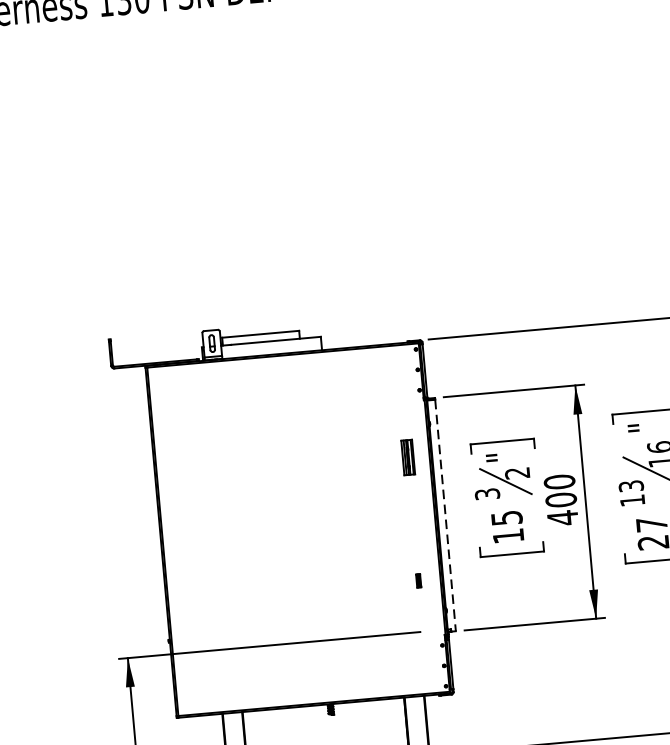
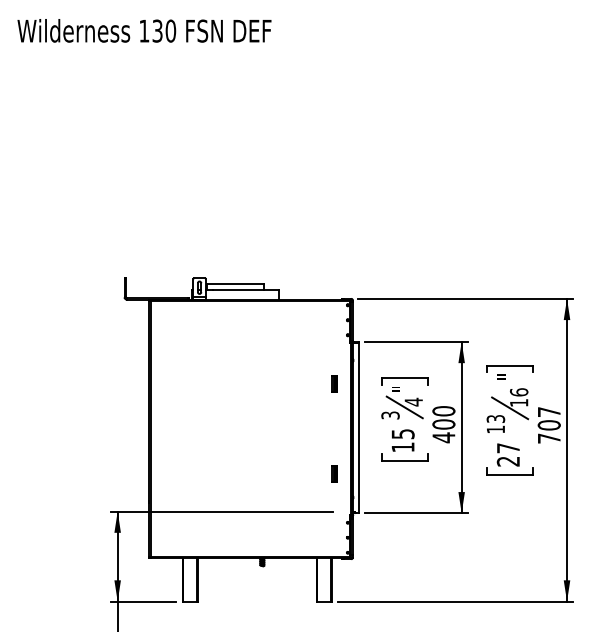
part: (407, 457) -> (334, 383), size x0.62
text: (517, 472) -> (413, 401), 2 -> 4
line: (445, 515) -> (358, 428), dashed -> solid
part: (418, 580) -> (334, 473), size x1.67

